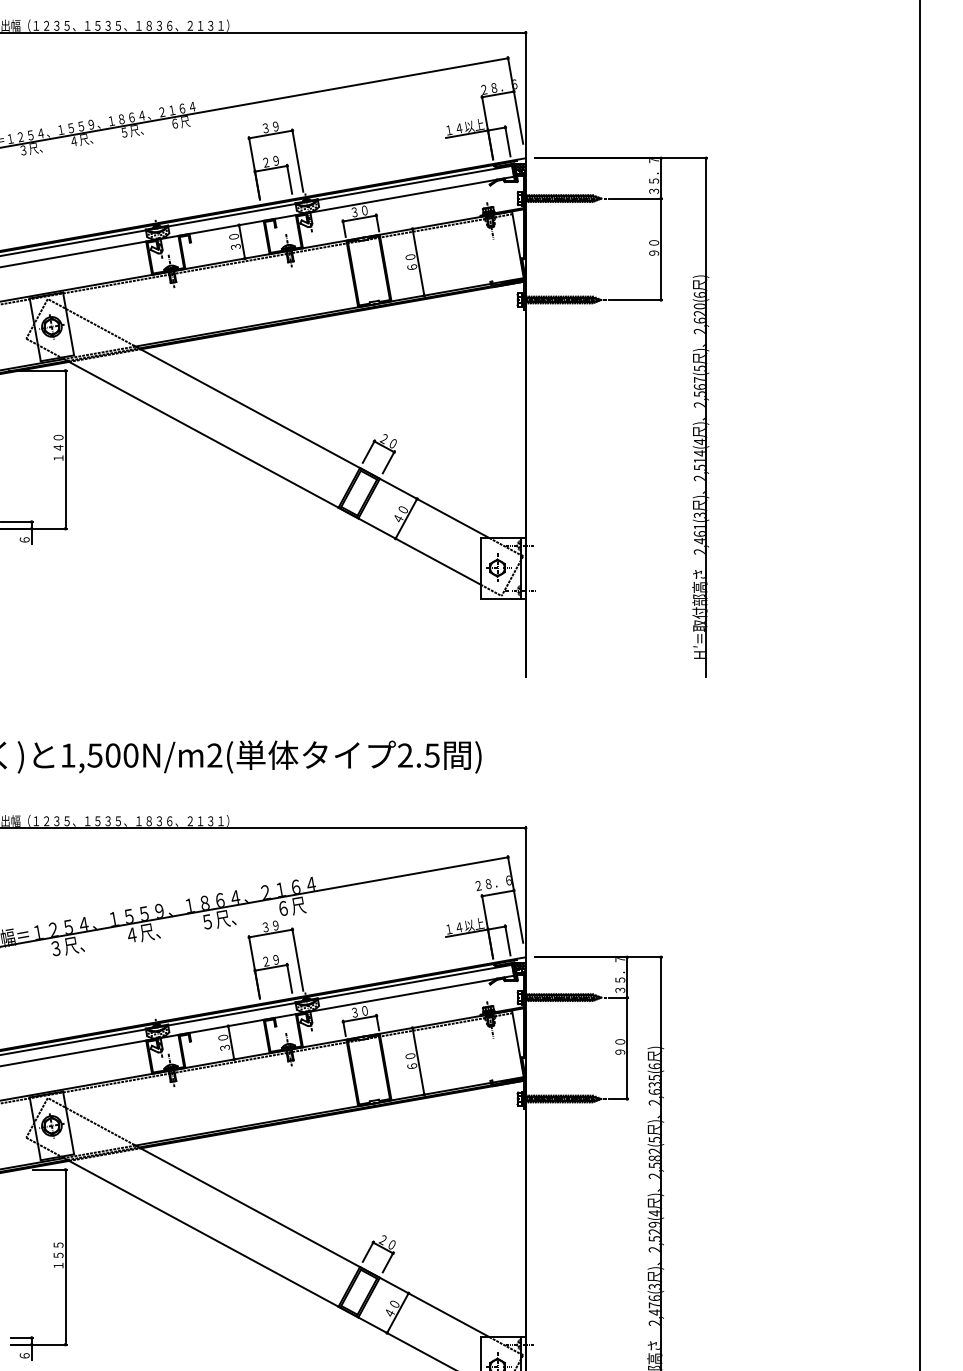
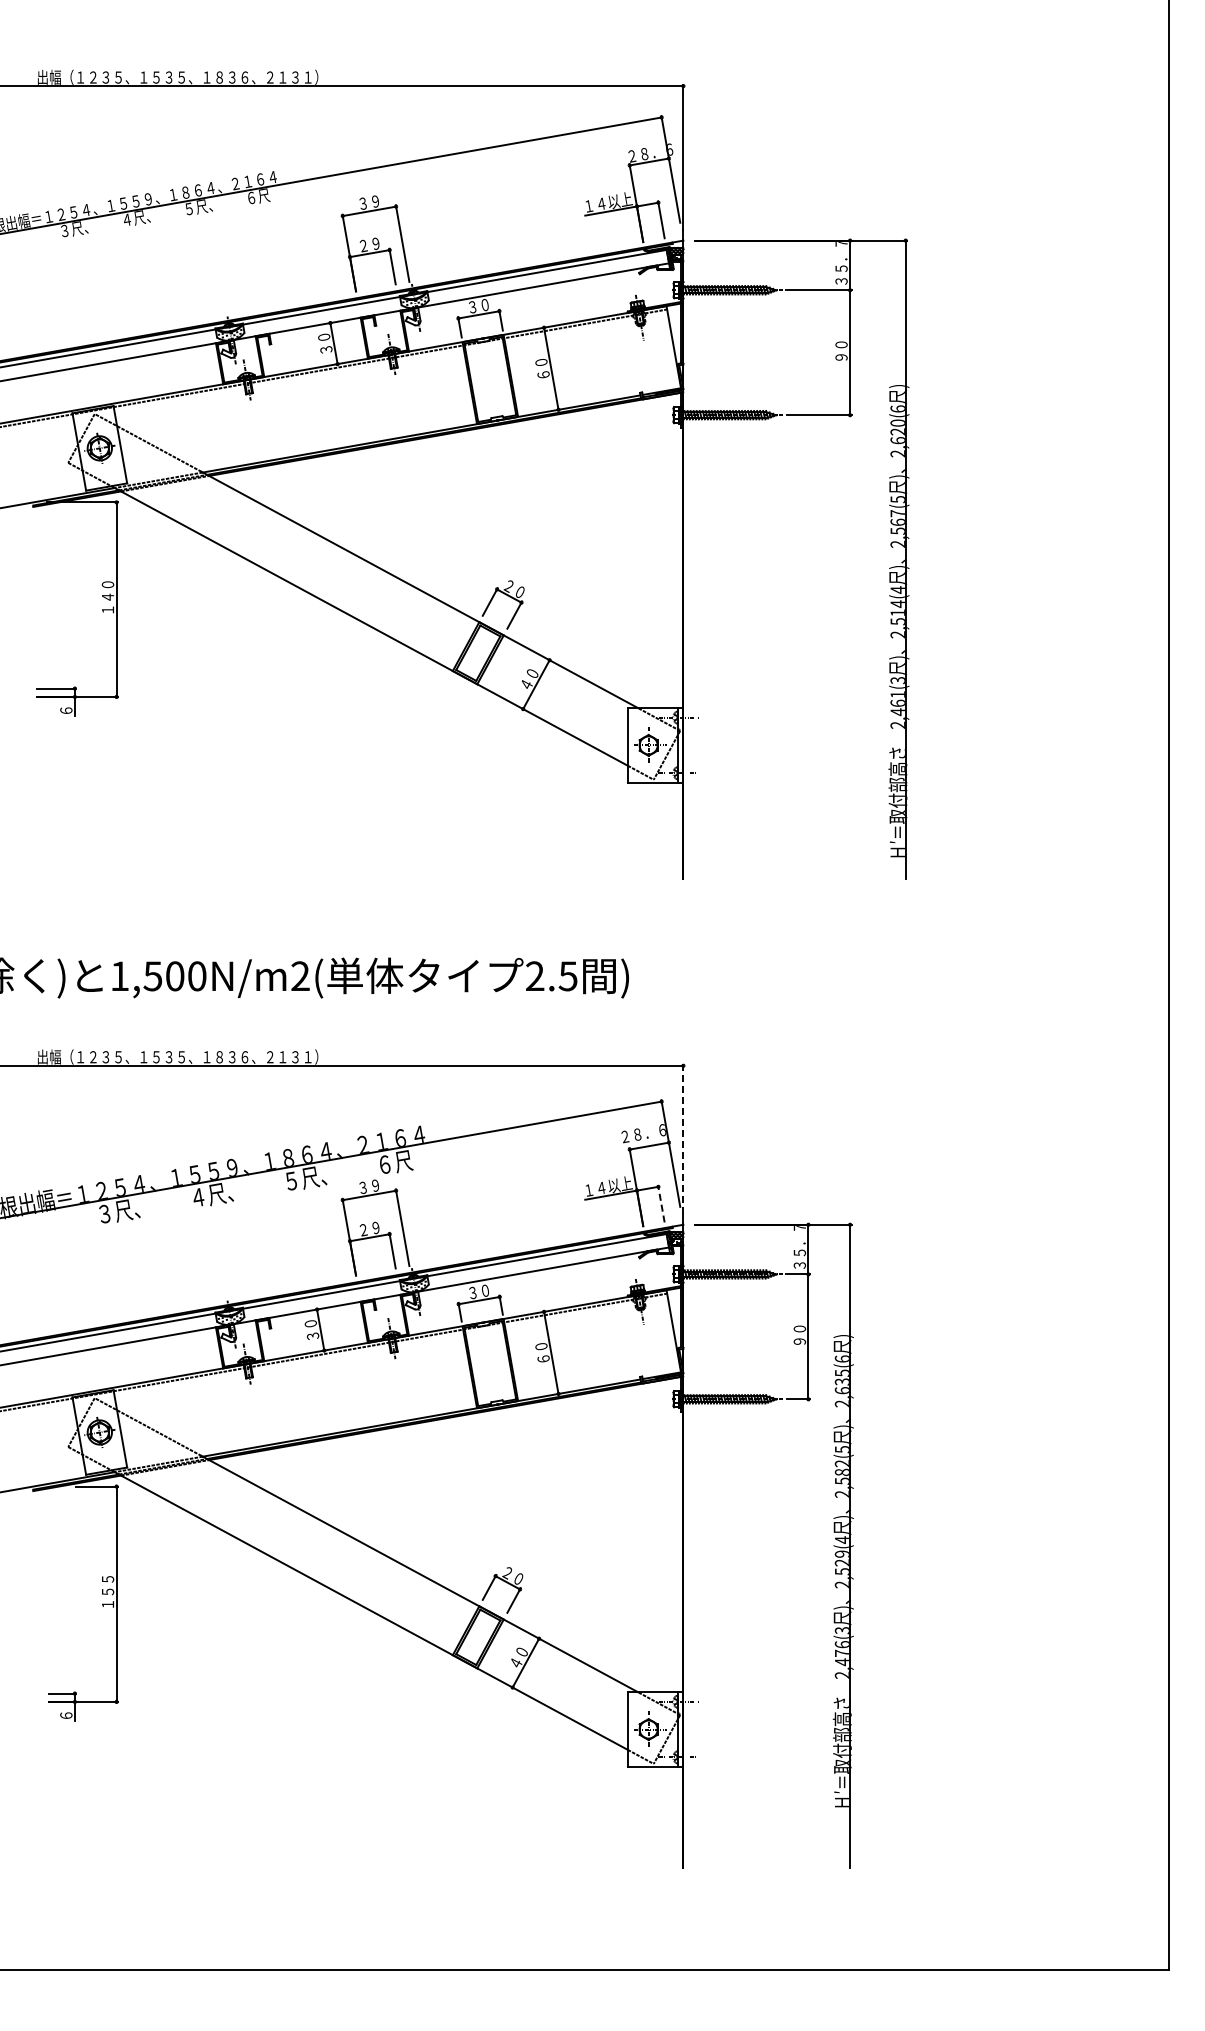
line: (525, 888) -> (683, 1139), solid -> dashed
line: (507, 940) -> (661, 1203), solid -> dashed

